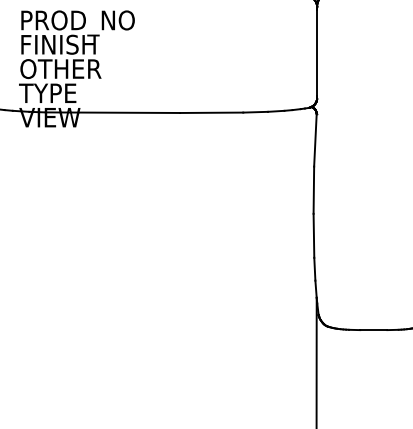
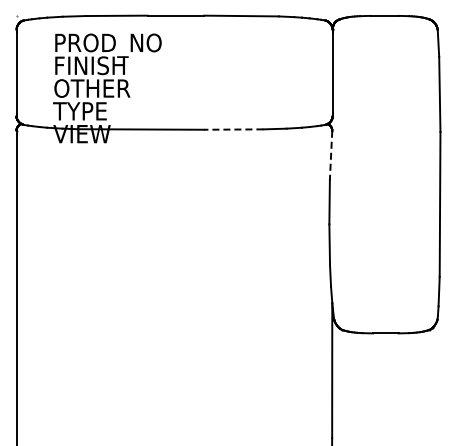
line: (211, 112) -> (233, 129), solid -> dashed
line: (315, 140) -> (331, 155), solid -> dashed

